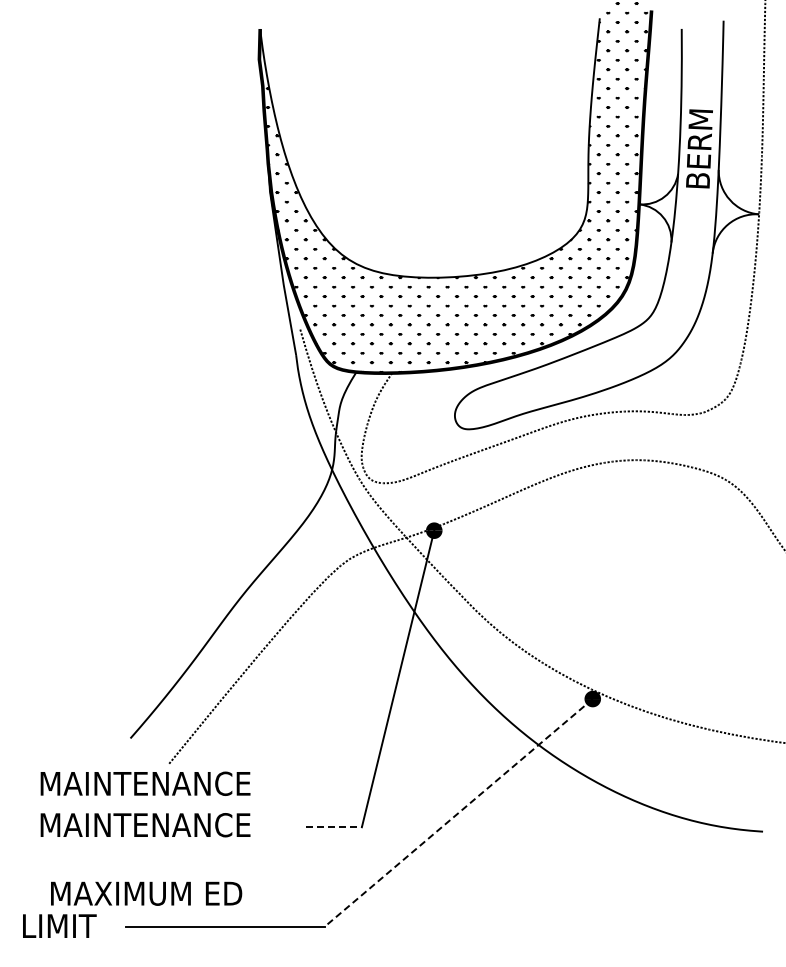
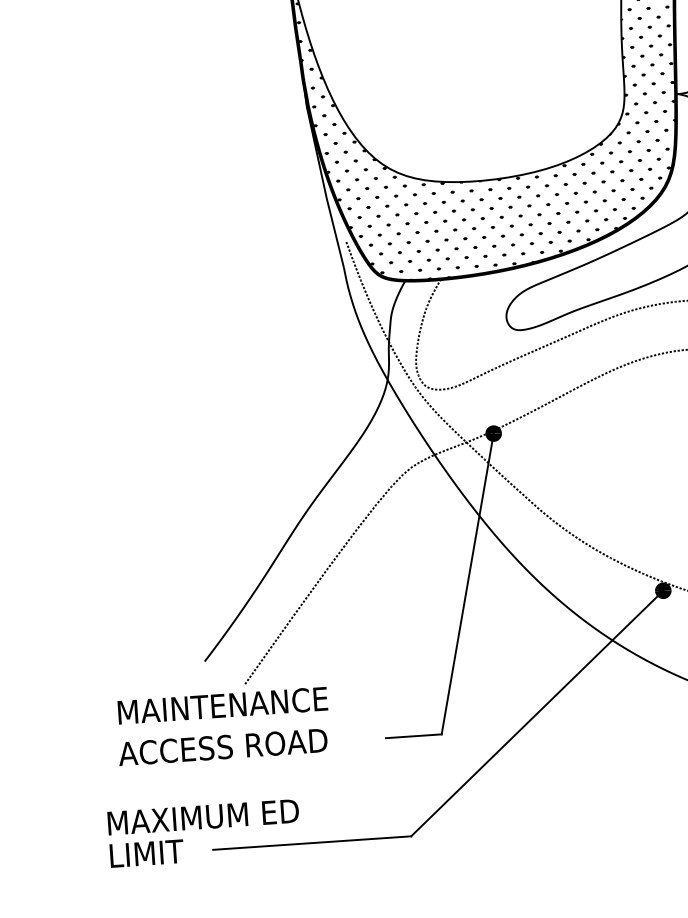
line: (458, 812) -> (537, 713), dashed -> solid
text: (144, 825) -> (224, 747), MAINTENANCE -> ACCESS ROAD
line: (334, 827) -> (414, 736), dashed -> solid
text: (146, 893) -> (203, 817), moved

